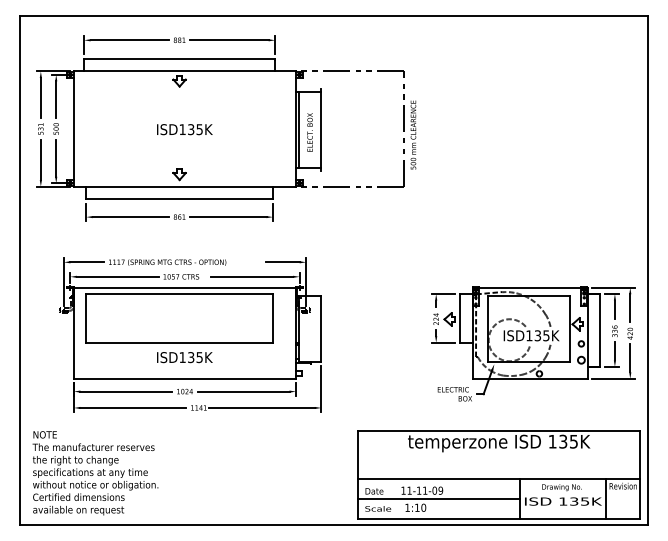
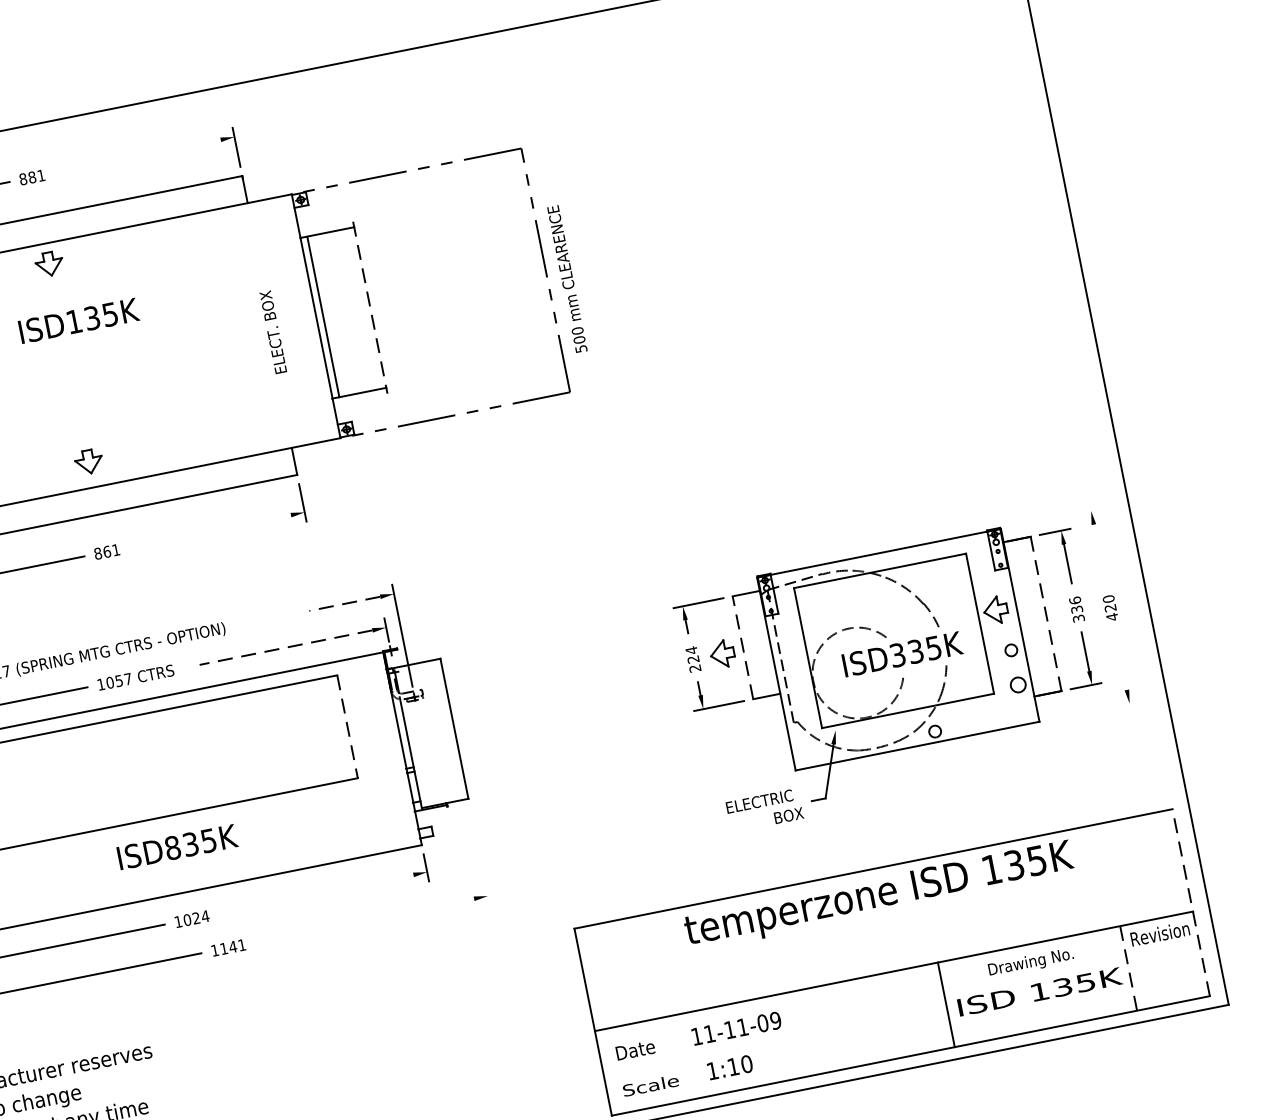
line: (229, 40) -> (137, 156), removed
text: (184, 129) -> (78, 320), moved
line: (321, 130) -> (370, 308), solid -> dashed
text: (309, 132) -> (272, 332), moved
line: (228, 217) -> (210, 532), removed
line: (282, 262) -> (344, 604), solid -> dashed
line: (252, 276) -> (286, 646), solid -> dashed
line: (613, 287) -> (1055, 517), removed
line: (630, 308) -> (1100, 554), removed
line: (459, 317) -> (742, 646), solid -> dashed
line: (273, 318) -> (348, 726), solid -> dashed
line: (600, 331) -> (1046, 616), solid -> dashed
text: (529, 335) -> (897, 654), ISD135K -> ISD335K
text: (182, 357) -> (172, 847), ISD135K -> ISD835K
line: (630, 358) -> (1121, 660), removed
line: (613, 378) -> (1093, 710), removed
line: (321, 389) -> (480, 856), removed
line: (243, 391) -> (316, 894), removed
line: (261, 407) -> (360, 920), removed
line: (640, 474) -> (1191, 901), solid -> dashed
line: (605, 498) -> (1127, 967), solid -> dashed
line: (438, 499) -> (774, 1040), removed

